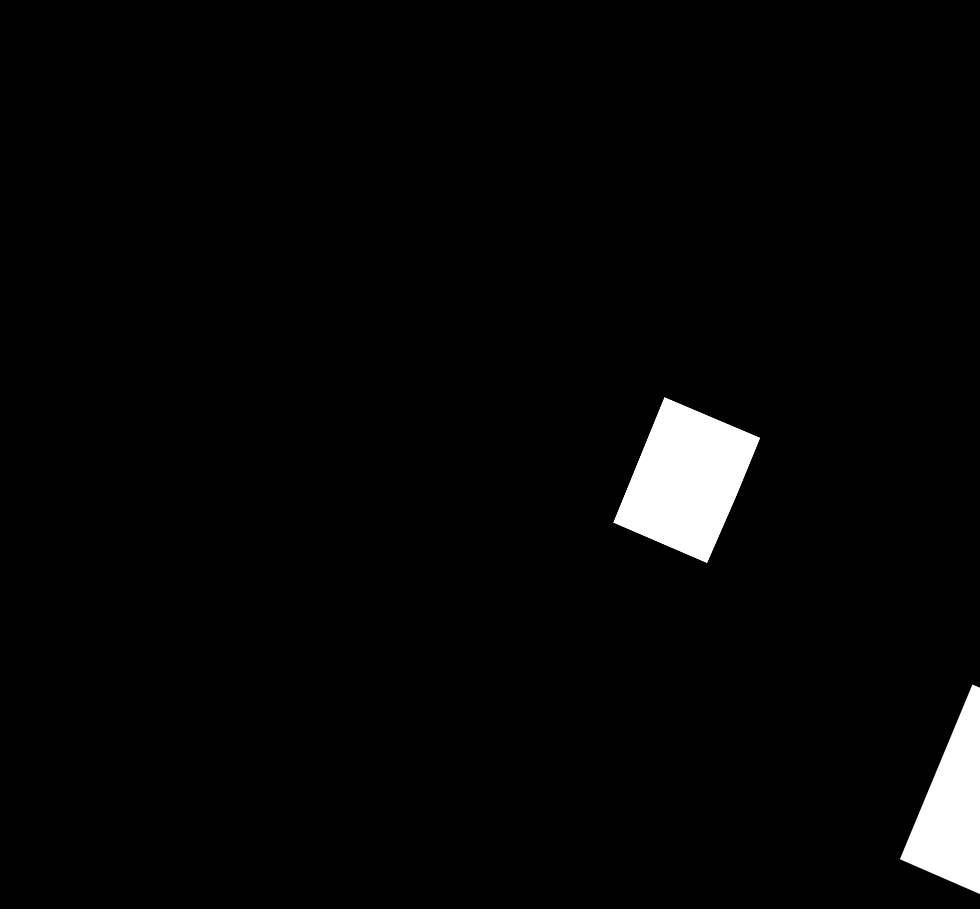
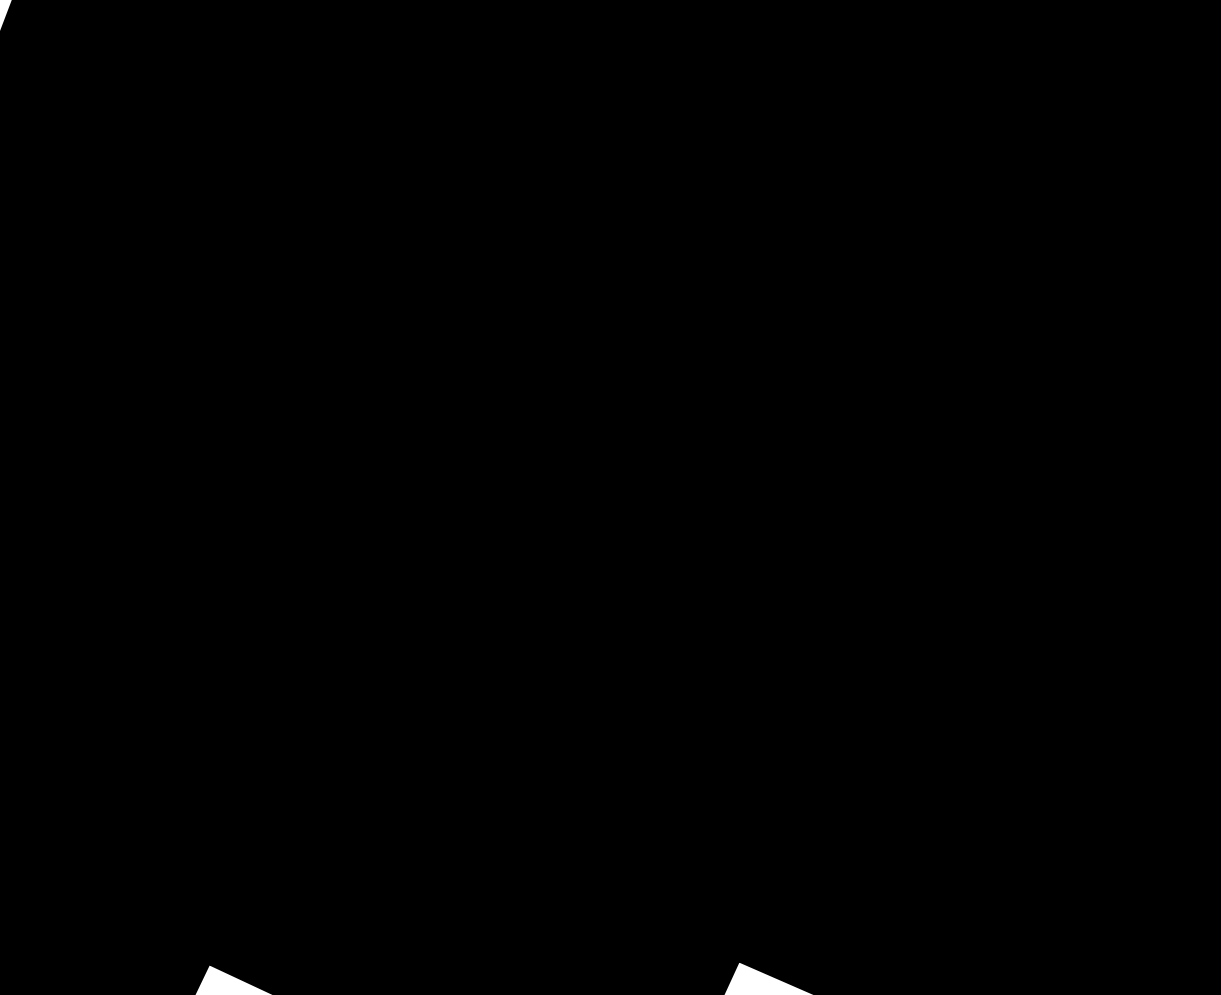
fill: (686, 479) -> (1001, 503), added

